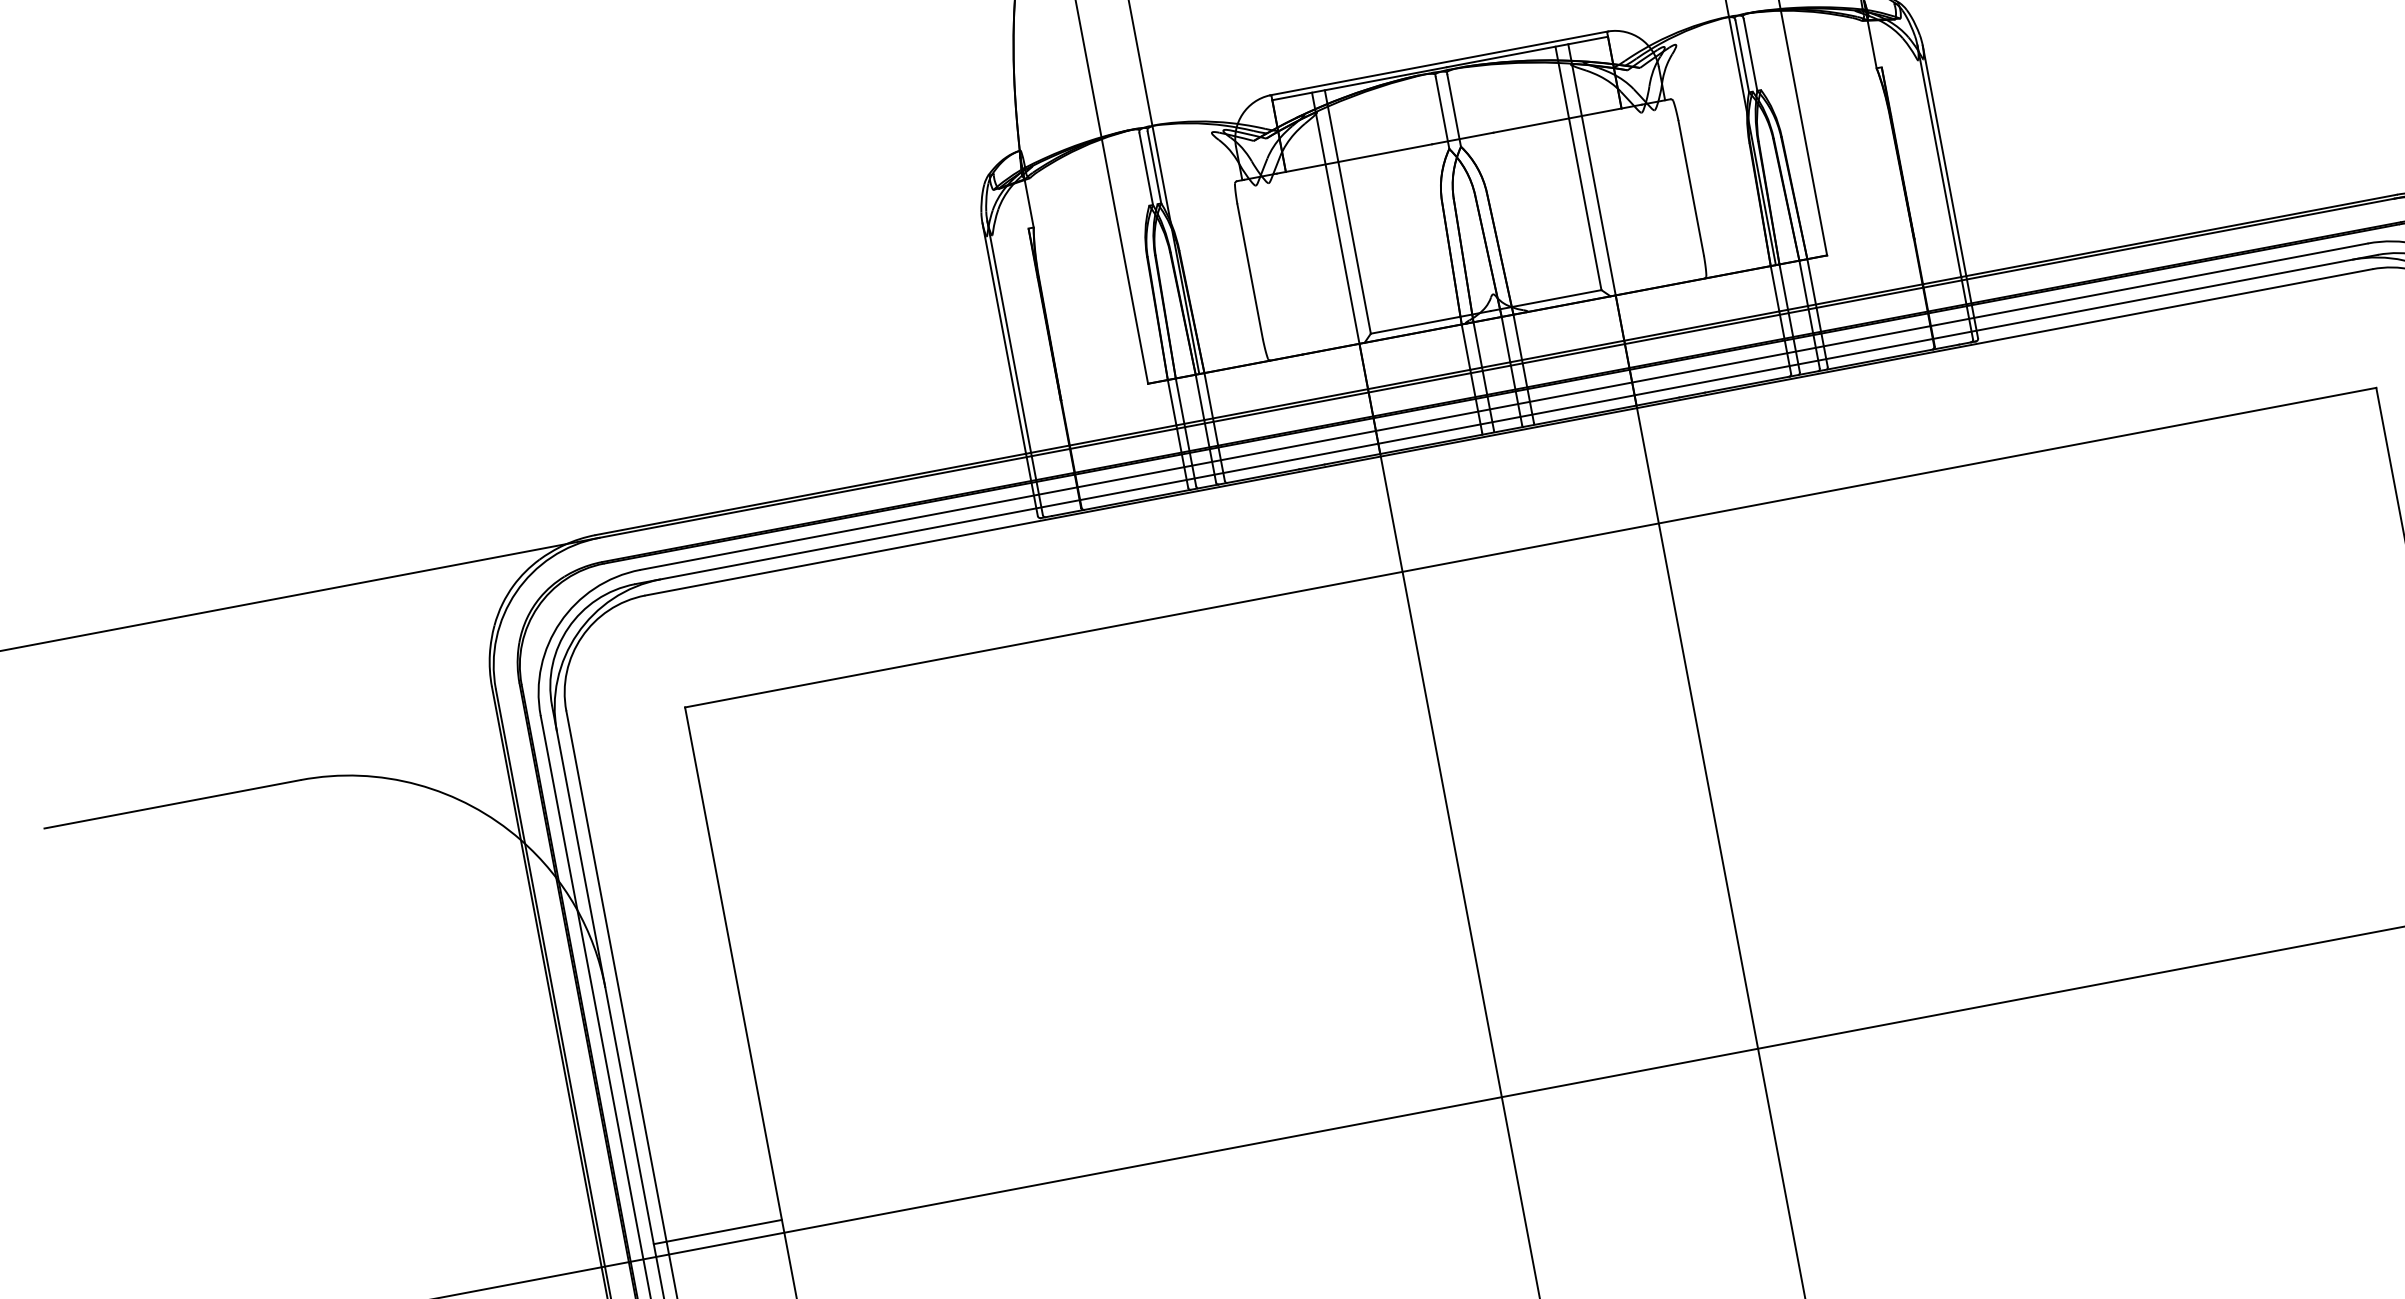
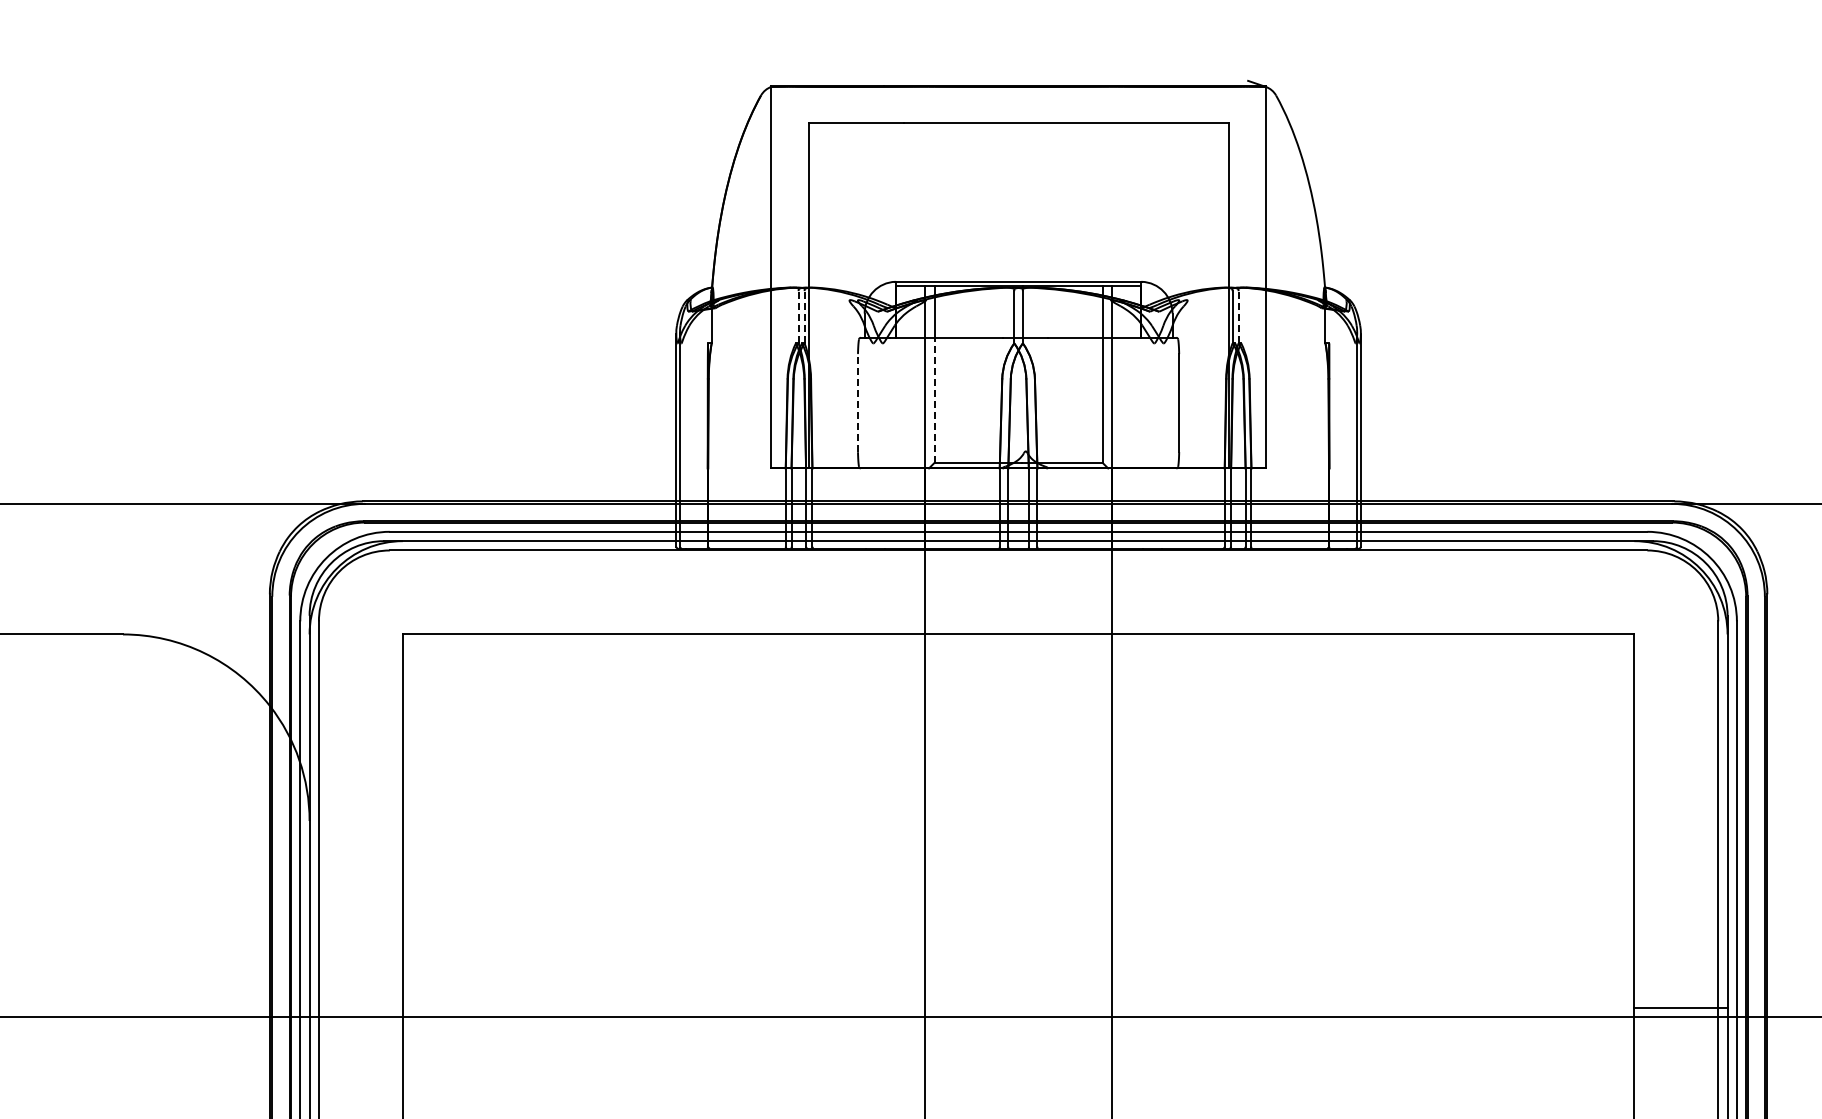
line: (1750, 53) -> (1238, 316), solid -> dashed
line: (1154, 166) -> (804, 316), solid -> dashed
line: (1145, 168) -> (798, 316), solid -> dashed
line: (1354, 248) -> (934, 400), solid -> dashed
line: (1250, 272) -> (858, 403), solid -> dashed
line: (716, 1232) -> (355, 1007), removed

